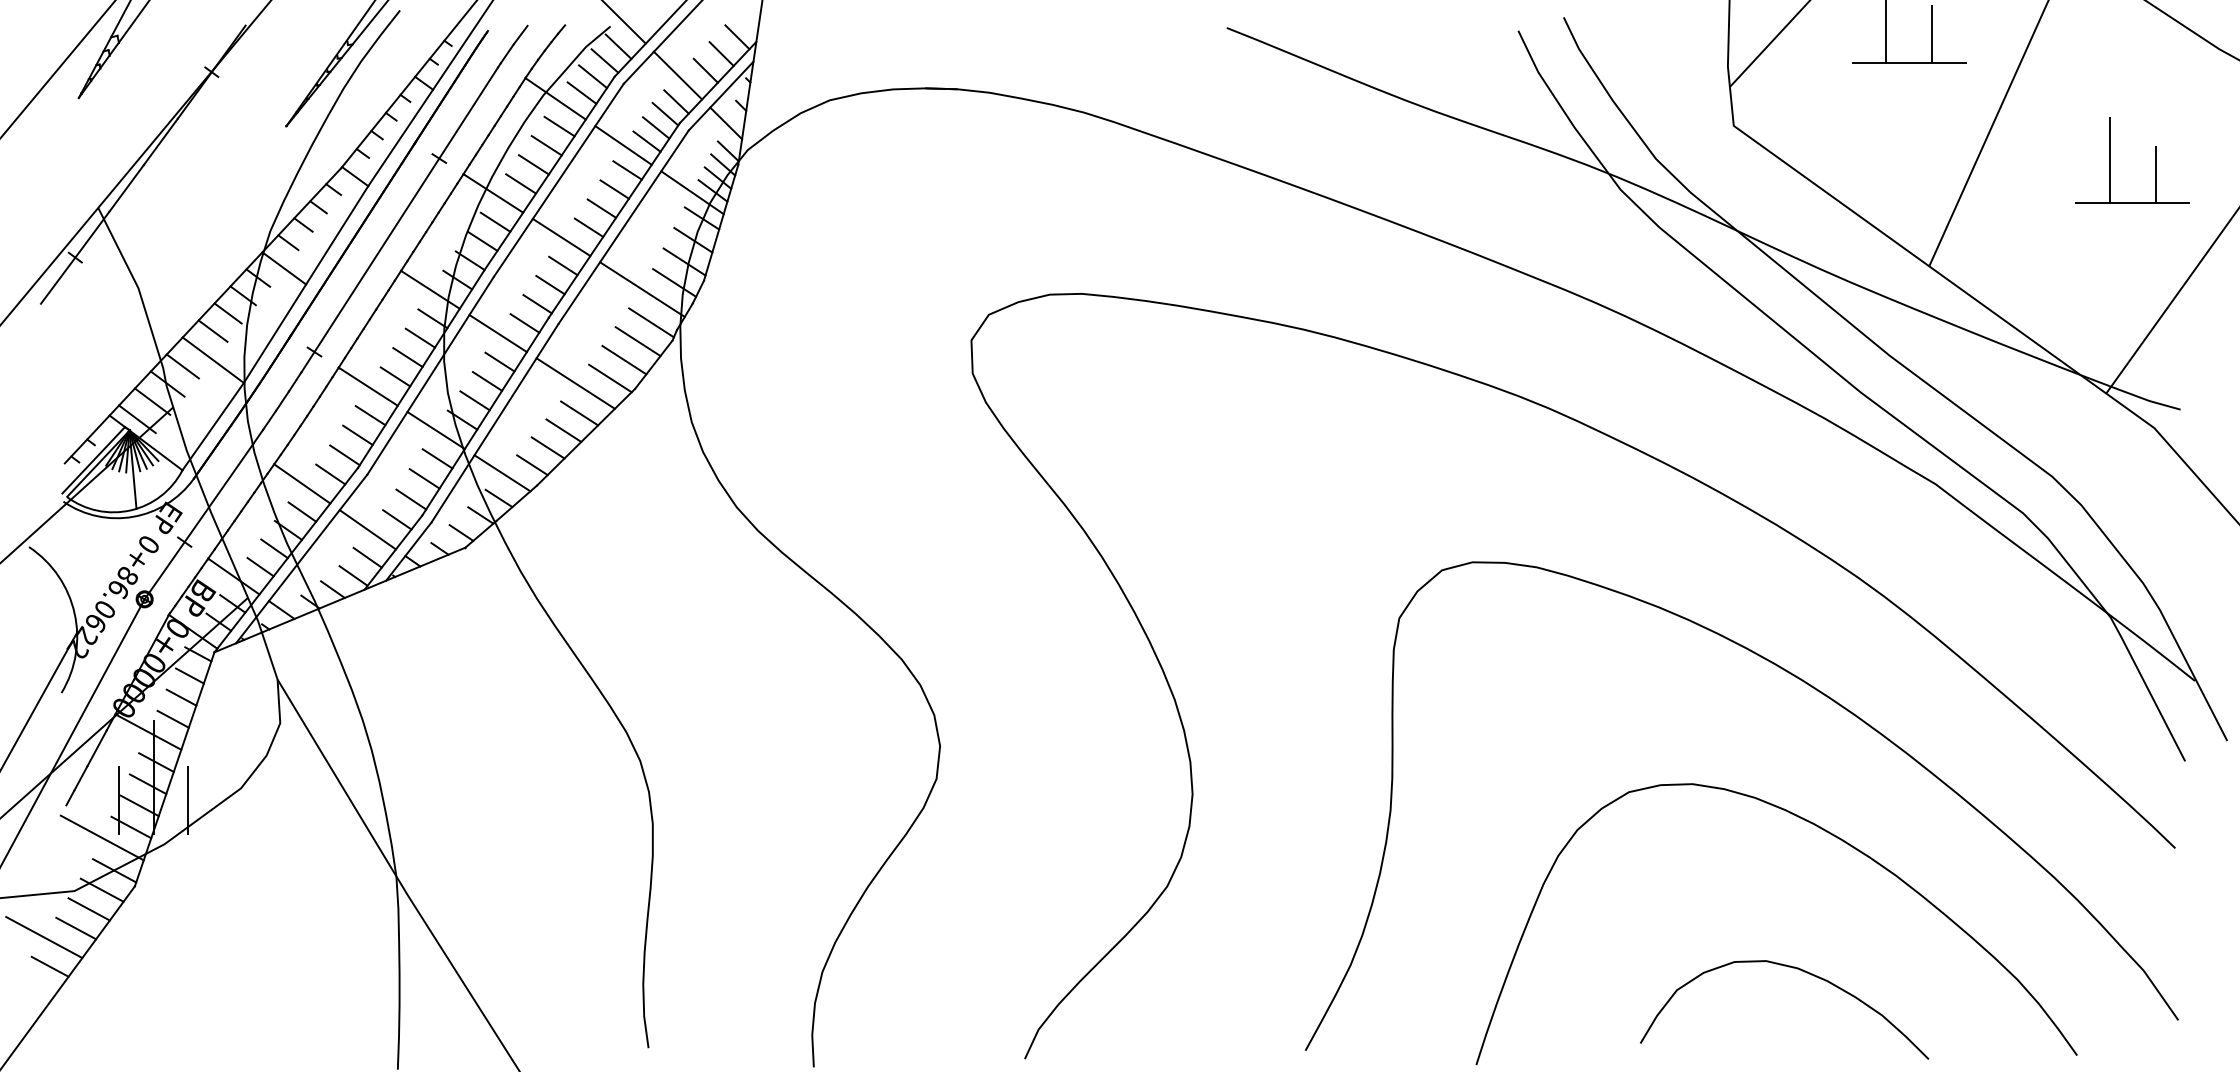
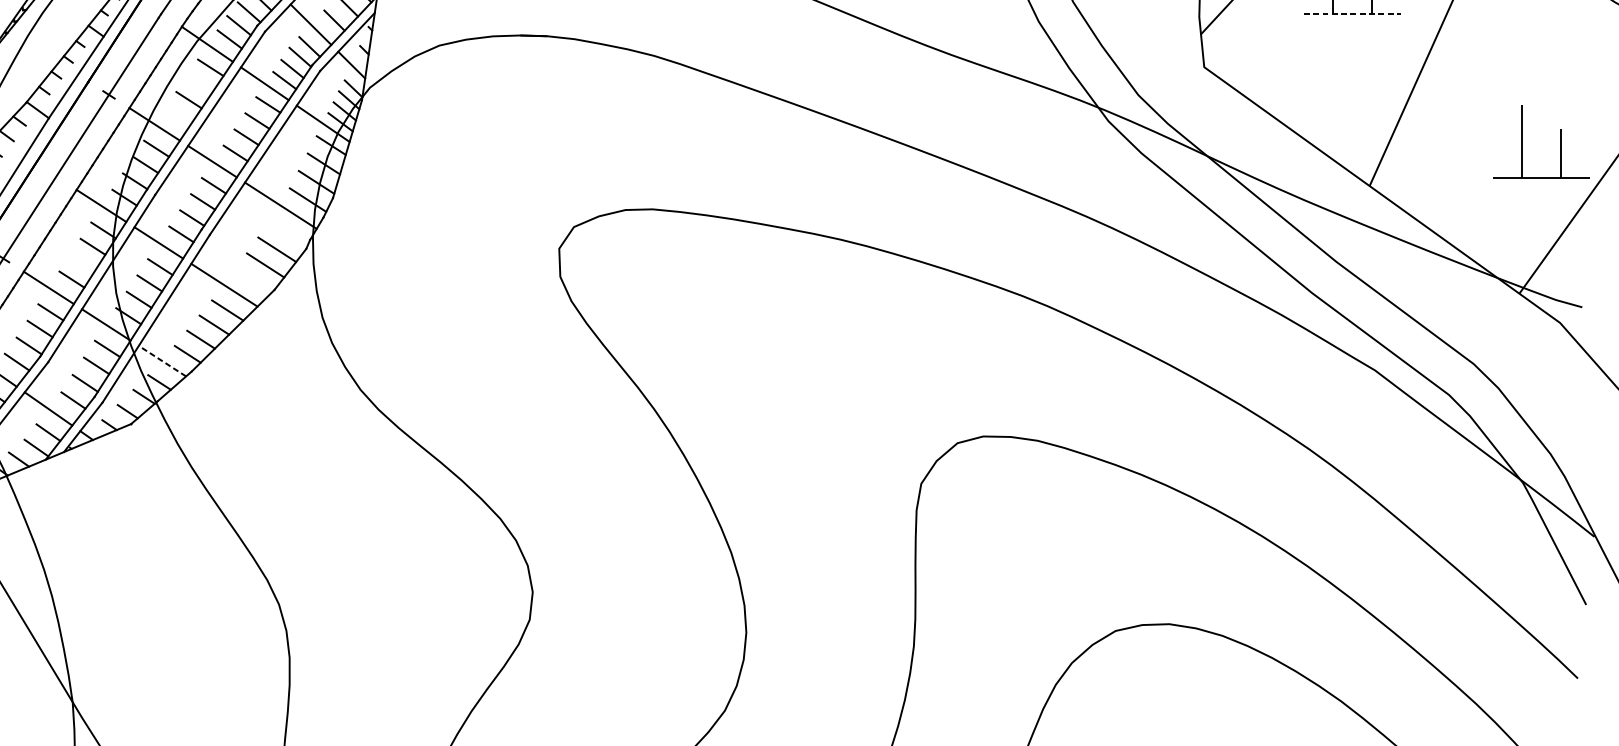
line: (1909, 62) -> (1352, 13), solid -> dashed
line: (546, 145) -> (199, 83), removed
part: (2110, 160) -> (1523, 141), moved
line: (521, 183) -> (178, 115), removed
line: (651, 322) -> (288, 233), removed
line: (407, 357) -> (82, 263), removed
line: (610, 378) -> (253, 280), removed
line: (502, 473) -> (162, 361), solid -> dashed

